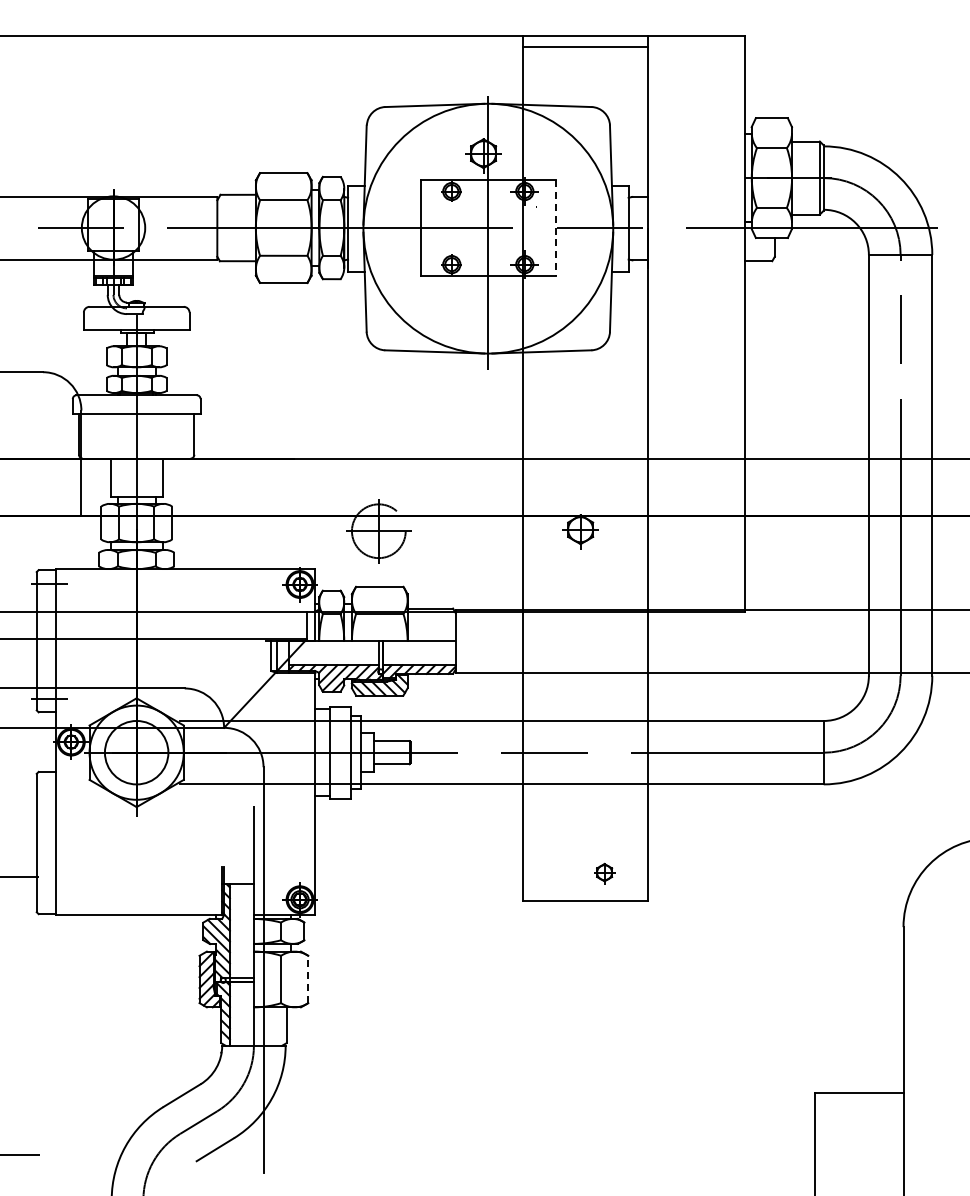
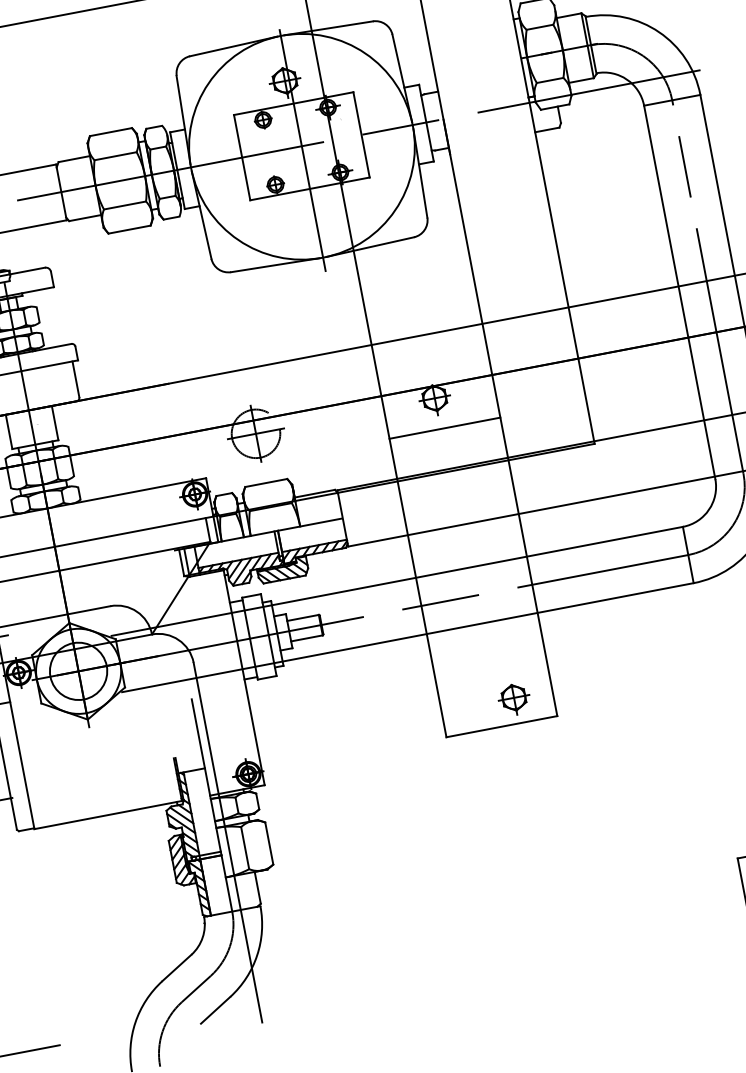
line: (555, 228) -> (361, 135), dashed -> solid
line: (585, 564) -> (445, 428), added
part: (604, 873) -> (514, 699), size x1.67
line: (308, 979) -> (269, 843), dashed -> solid

